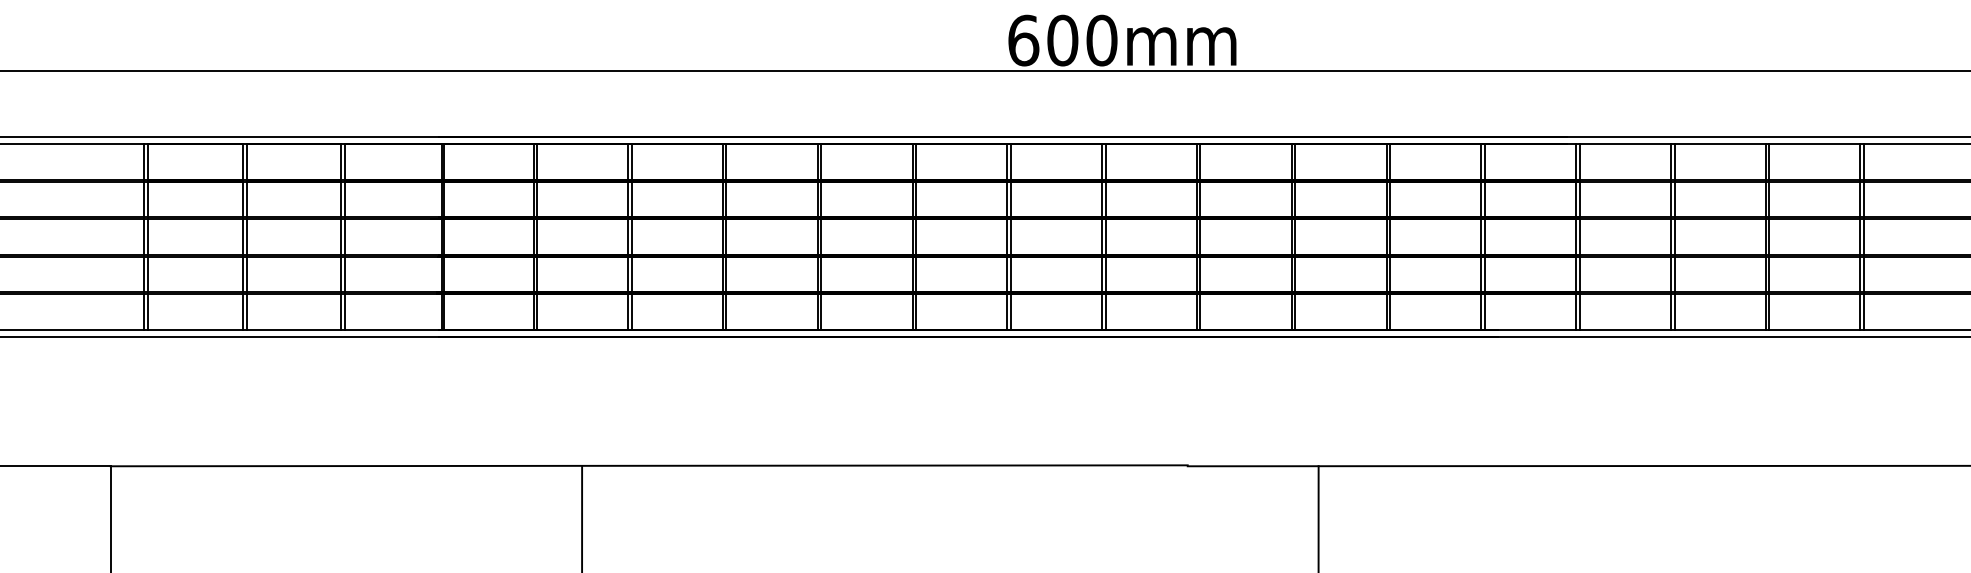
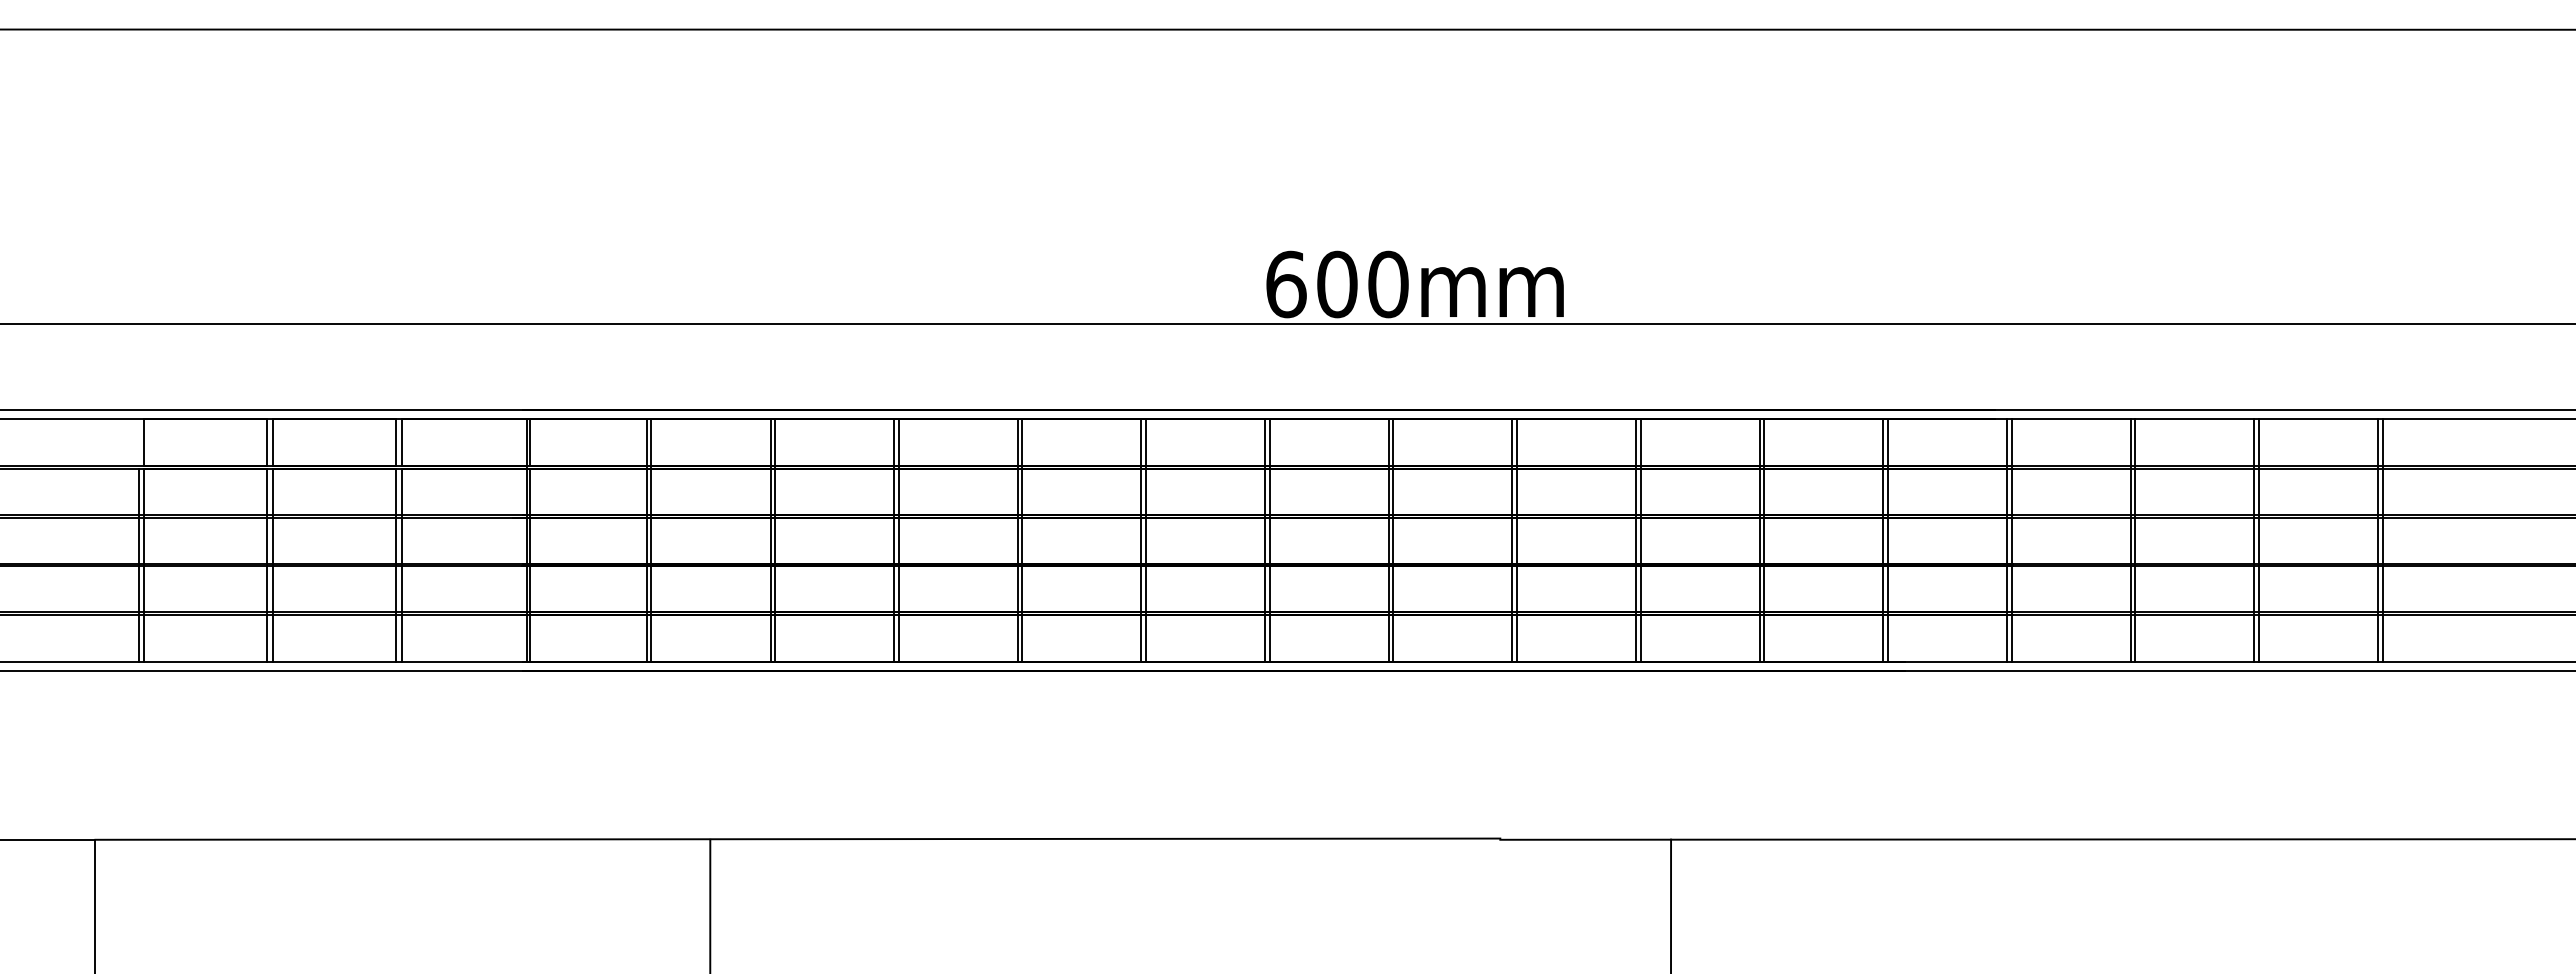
line: (143, 161) -> (138, 442), removed

